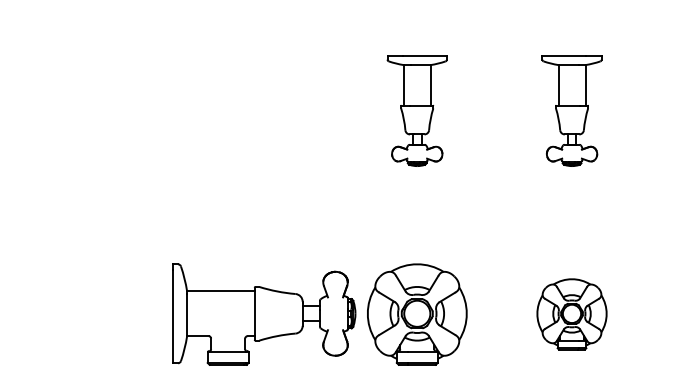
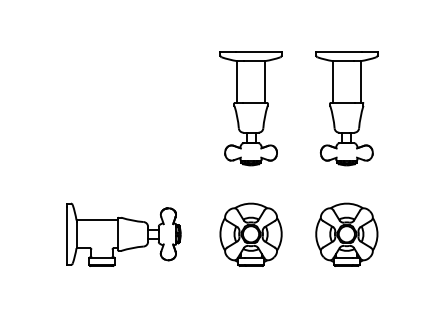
part: (416, 110) -> (250, 108), size x1.67
part: (571, 110) -> (346, 108), size x1.67
part: (262, 314) -> (123, 234), moved
part: (571, 314) -> (346, 234), size x1.43

